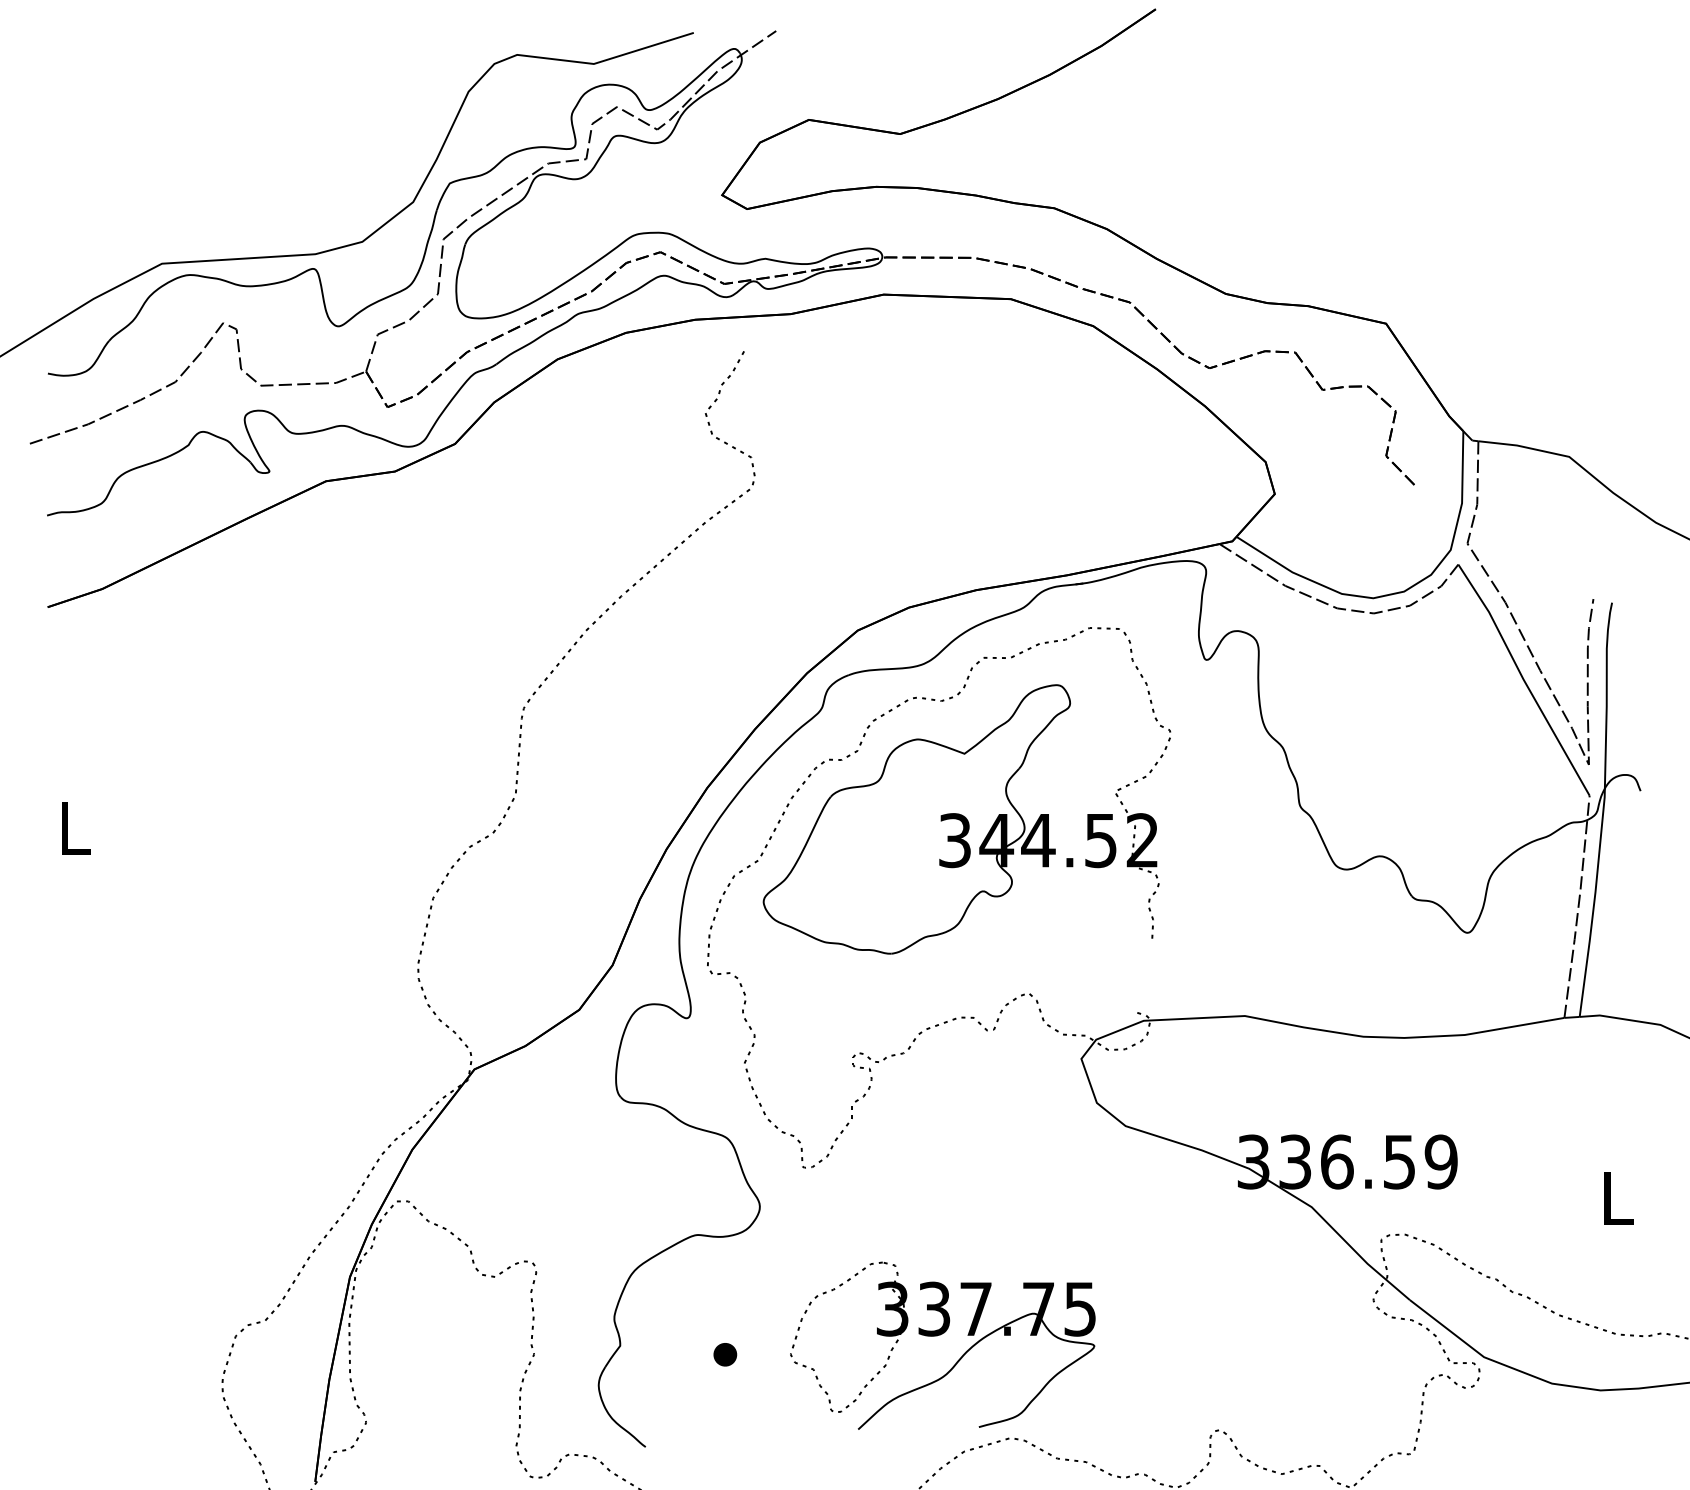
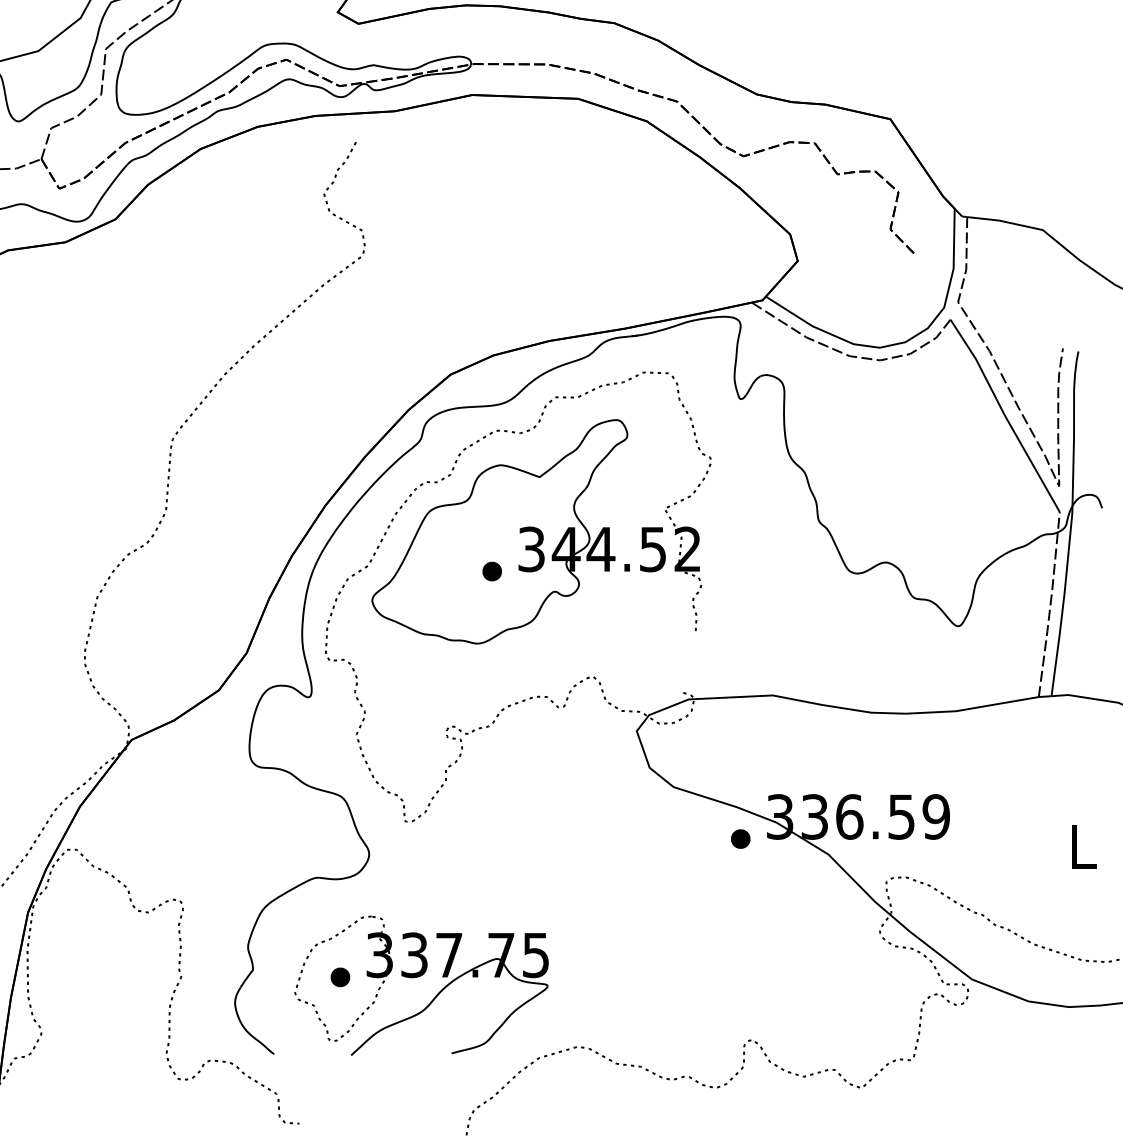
part: (907, 866) -> (492, 571), added
part: (1206, 1188) -> (740, 839), added
part: (940, 1335) -> (419, 977), moved

